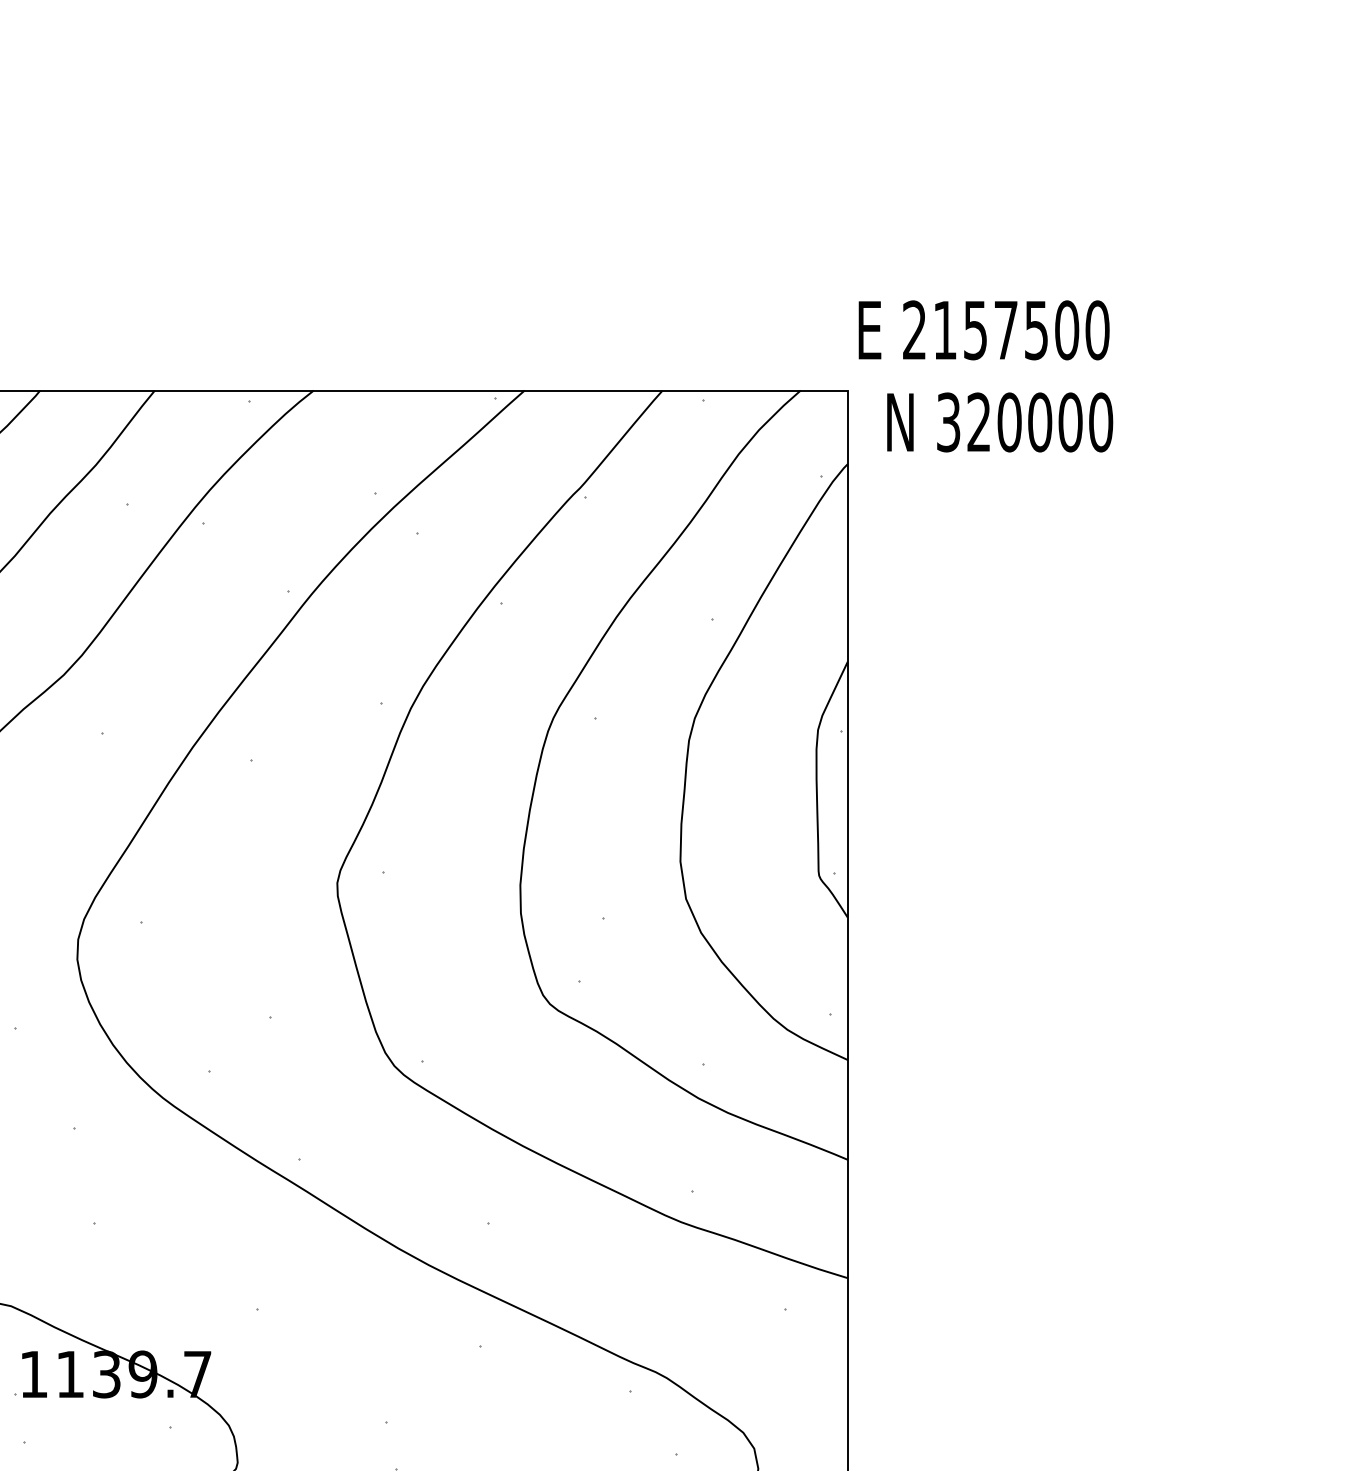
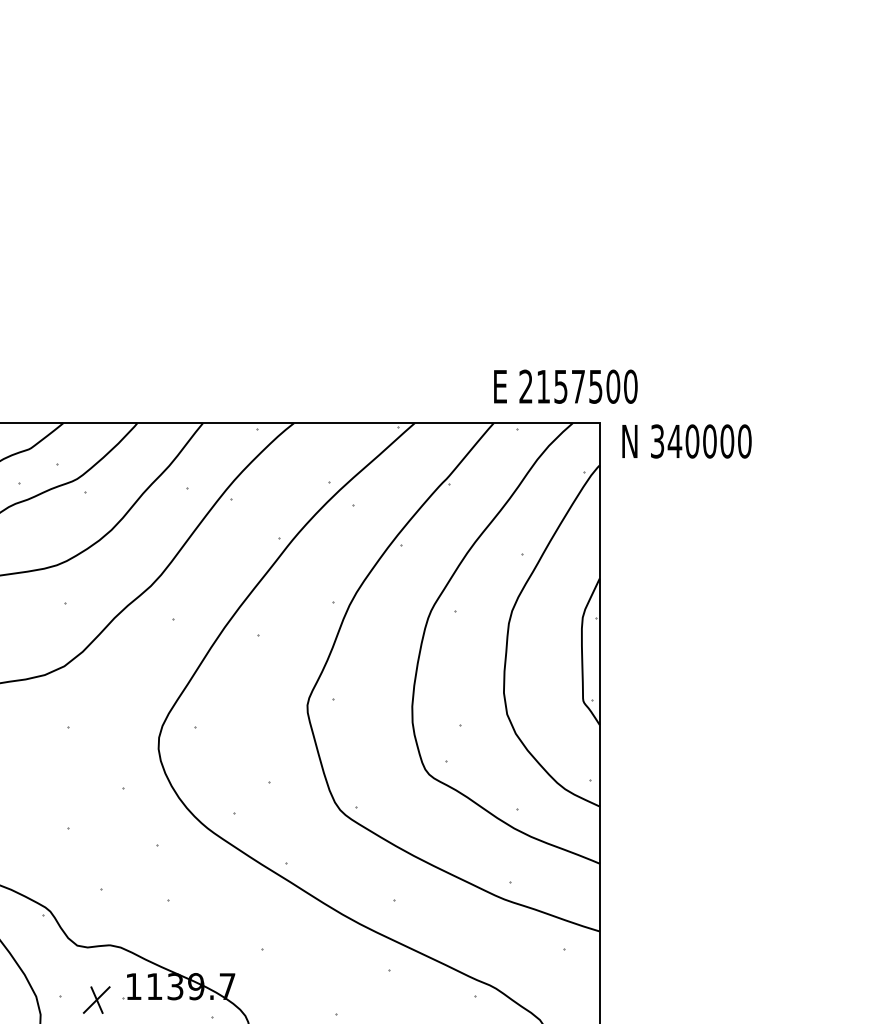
text: (983, 329) -> (565, 386), moved
text: (978, 422) -> (674, 441), 320000 -> 340000

